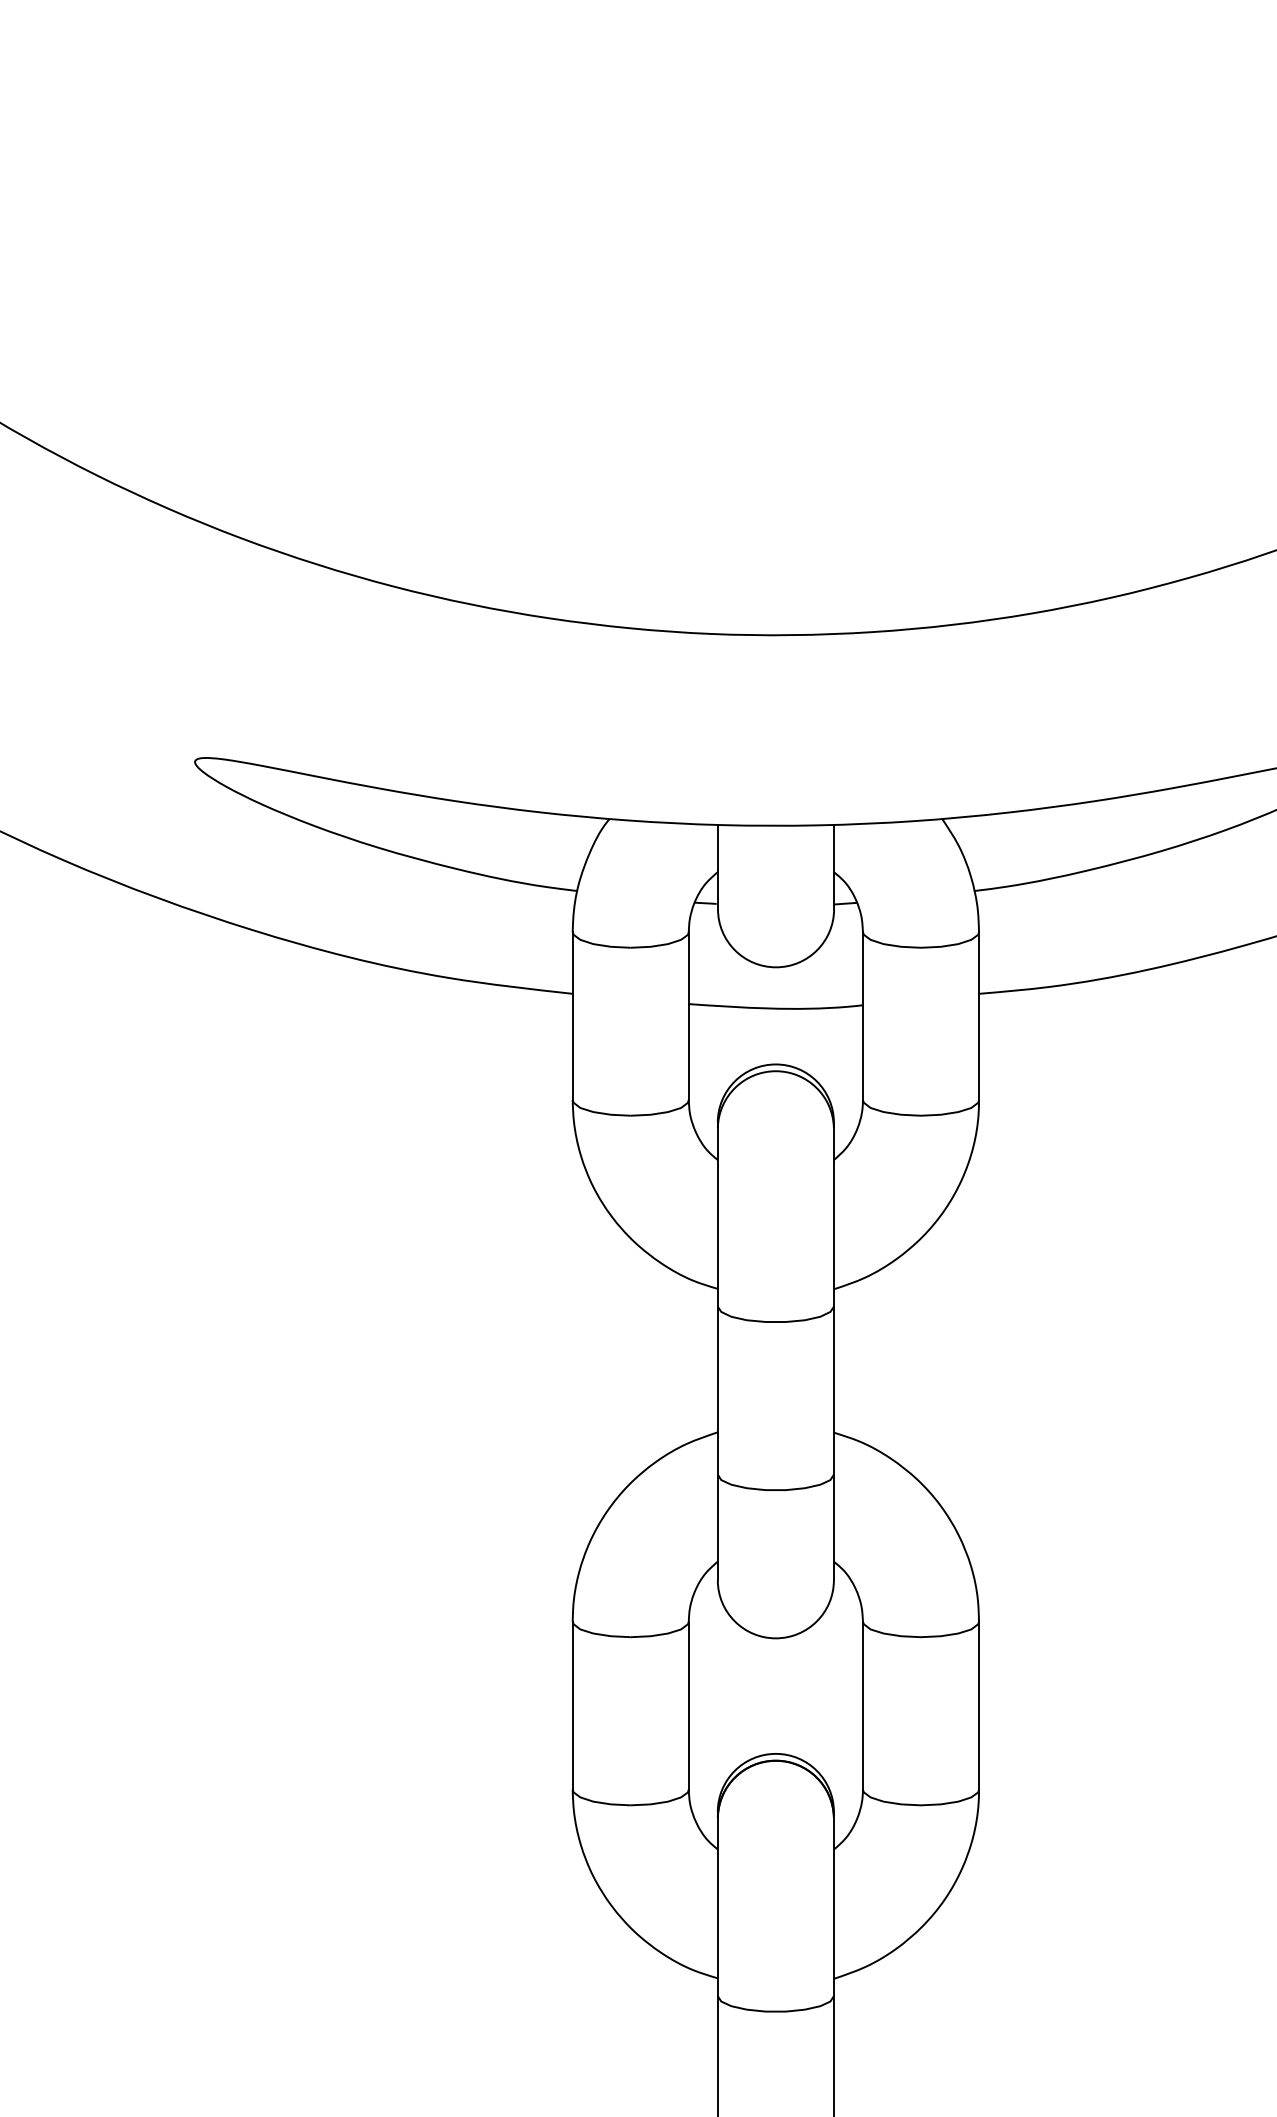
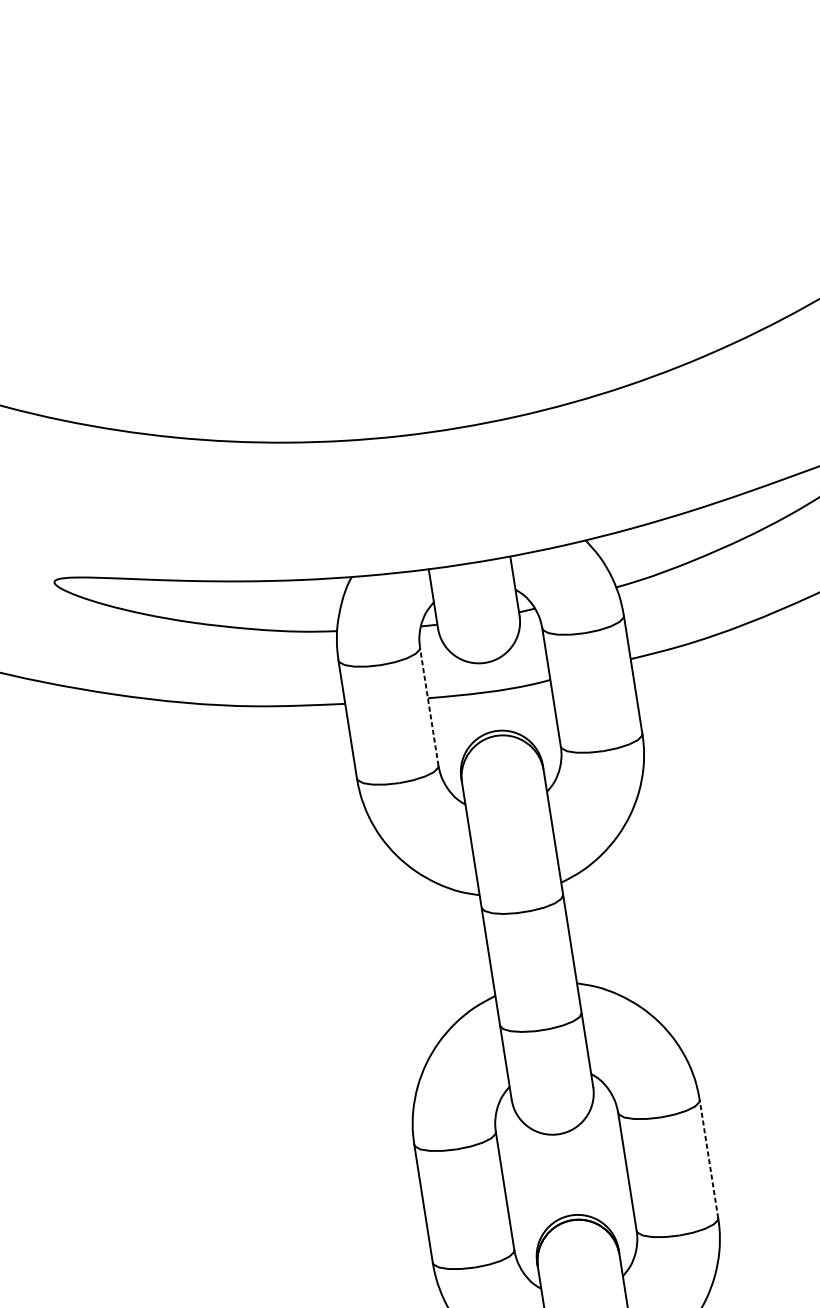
line: (688, 1016) -> (429, 707), solid -> dashed
line: (979, 1705) -> (709, 1159), solid -> dashed

